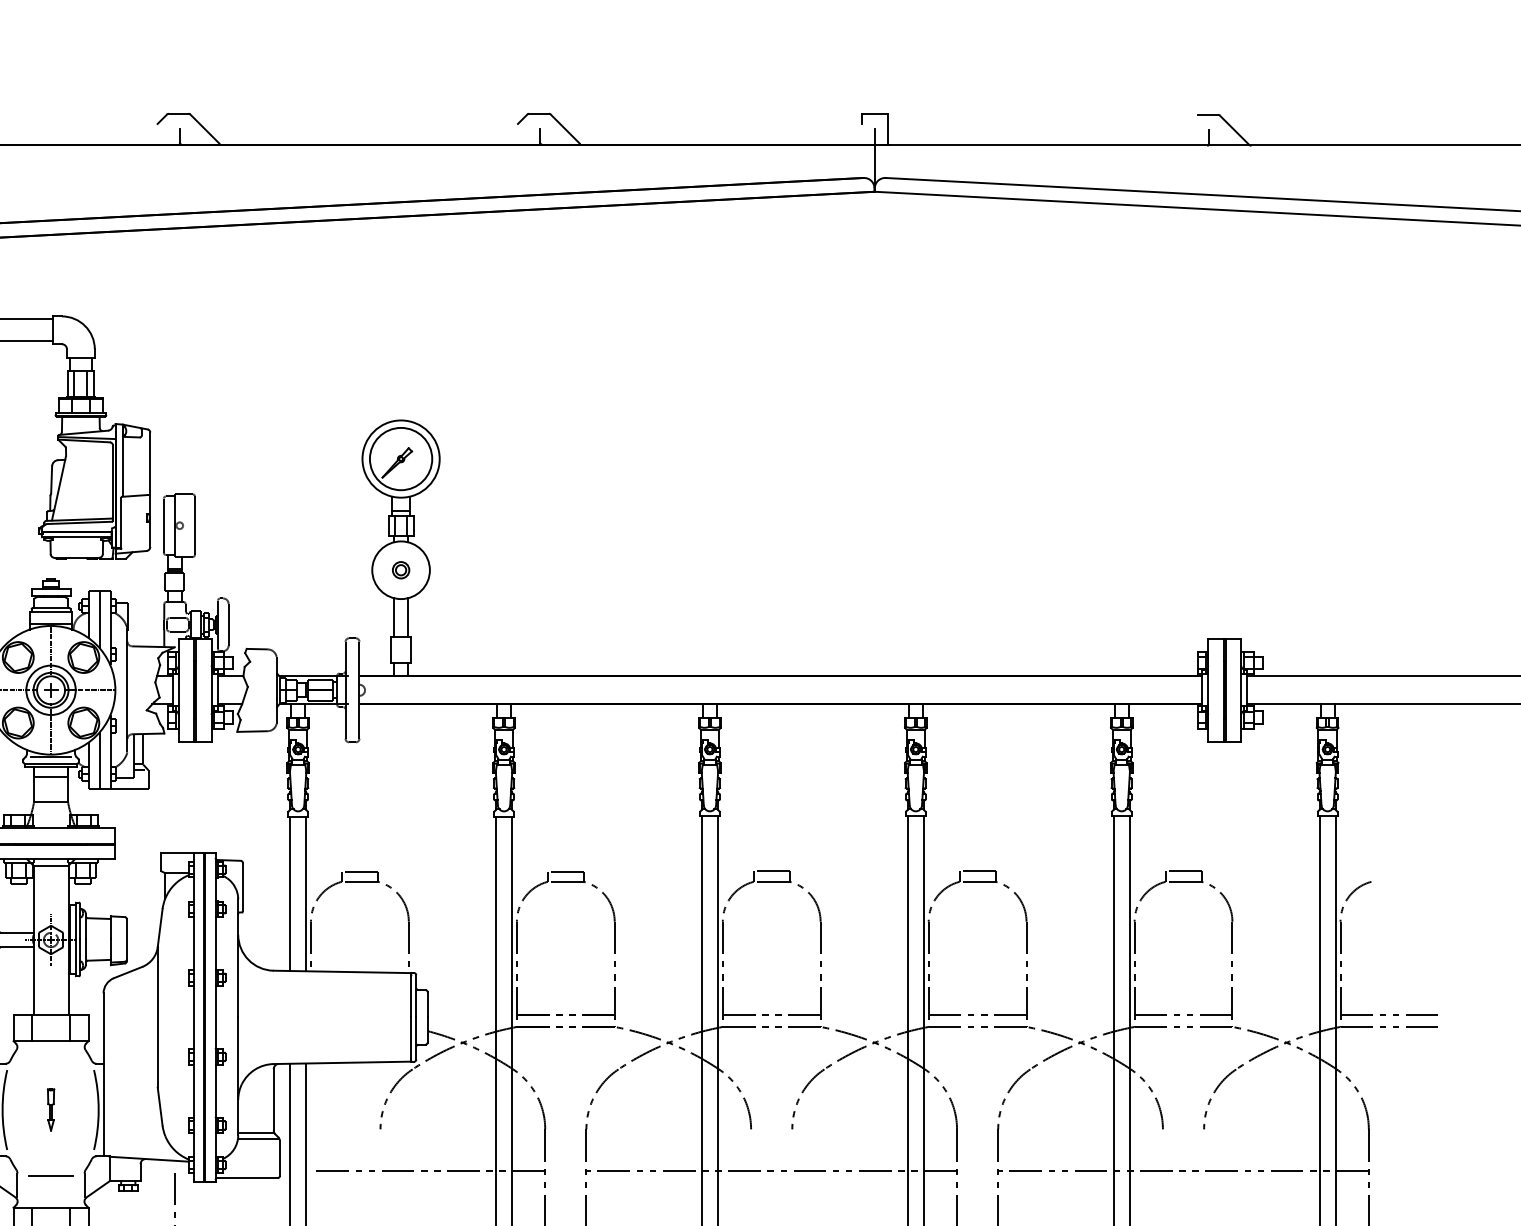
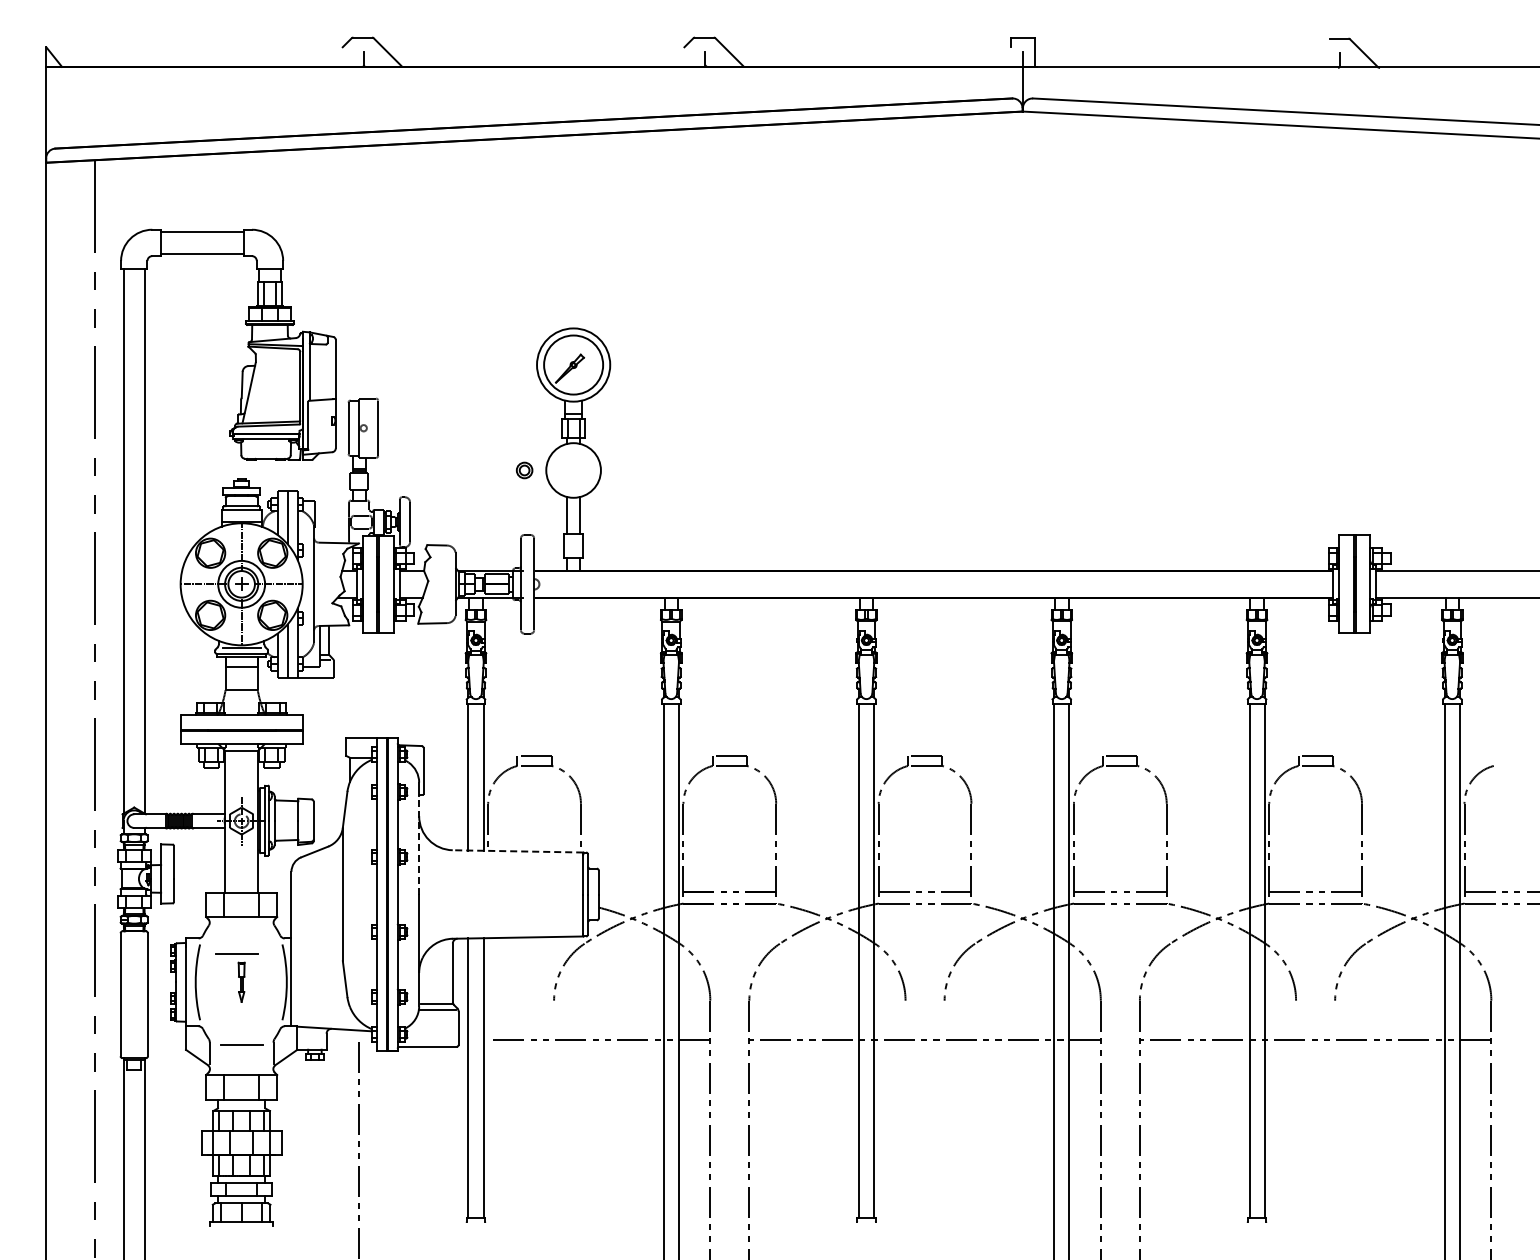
part: (400, 570) -> (524, 470), moved
line: (238, 964) -> (419, 844), solid -> dashed
line: (341, 972) -> (517, 851), solid -> dashed
line: (45, 1079) -> (236, 953), added

